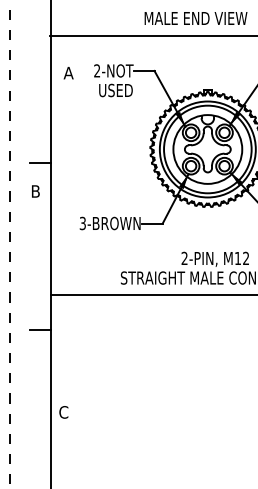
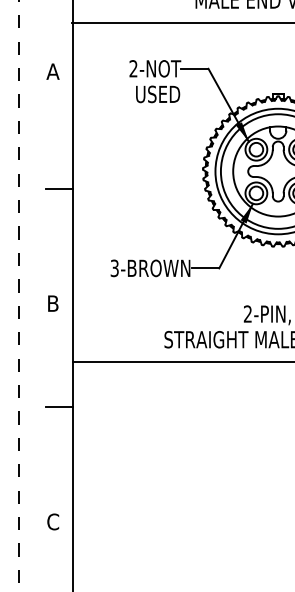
text: (68, 73) -> (52, 72), moved
text: (35, 191) -> (52, 303), moved
text: (63, 412) -> (52, 522), moved

